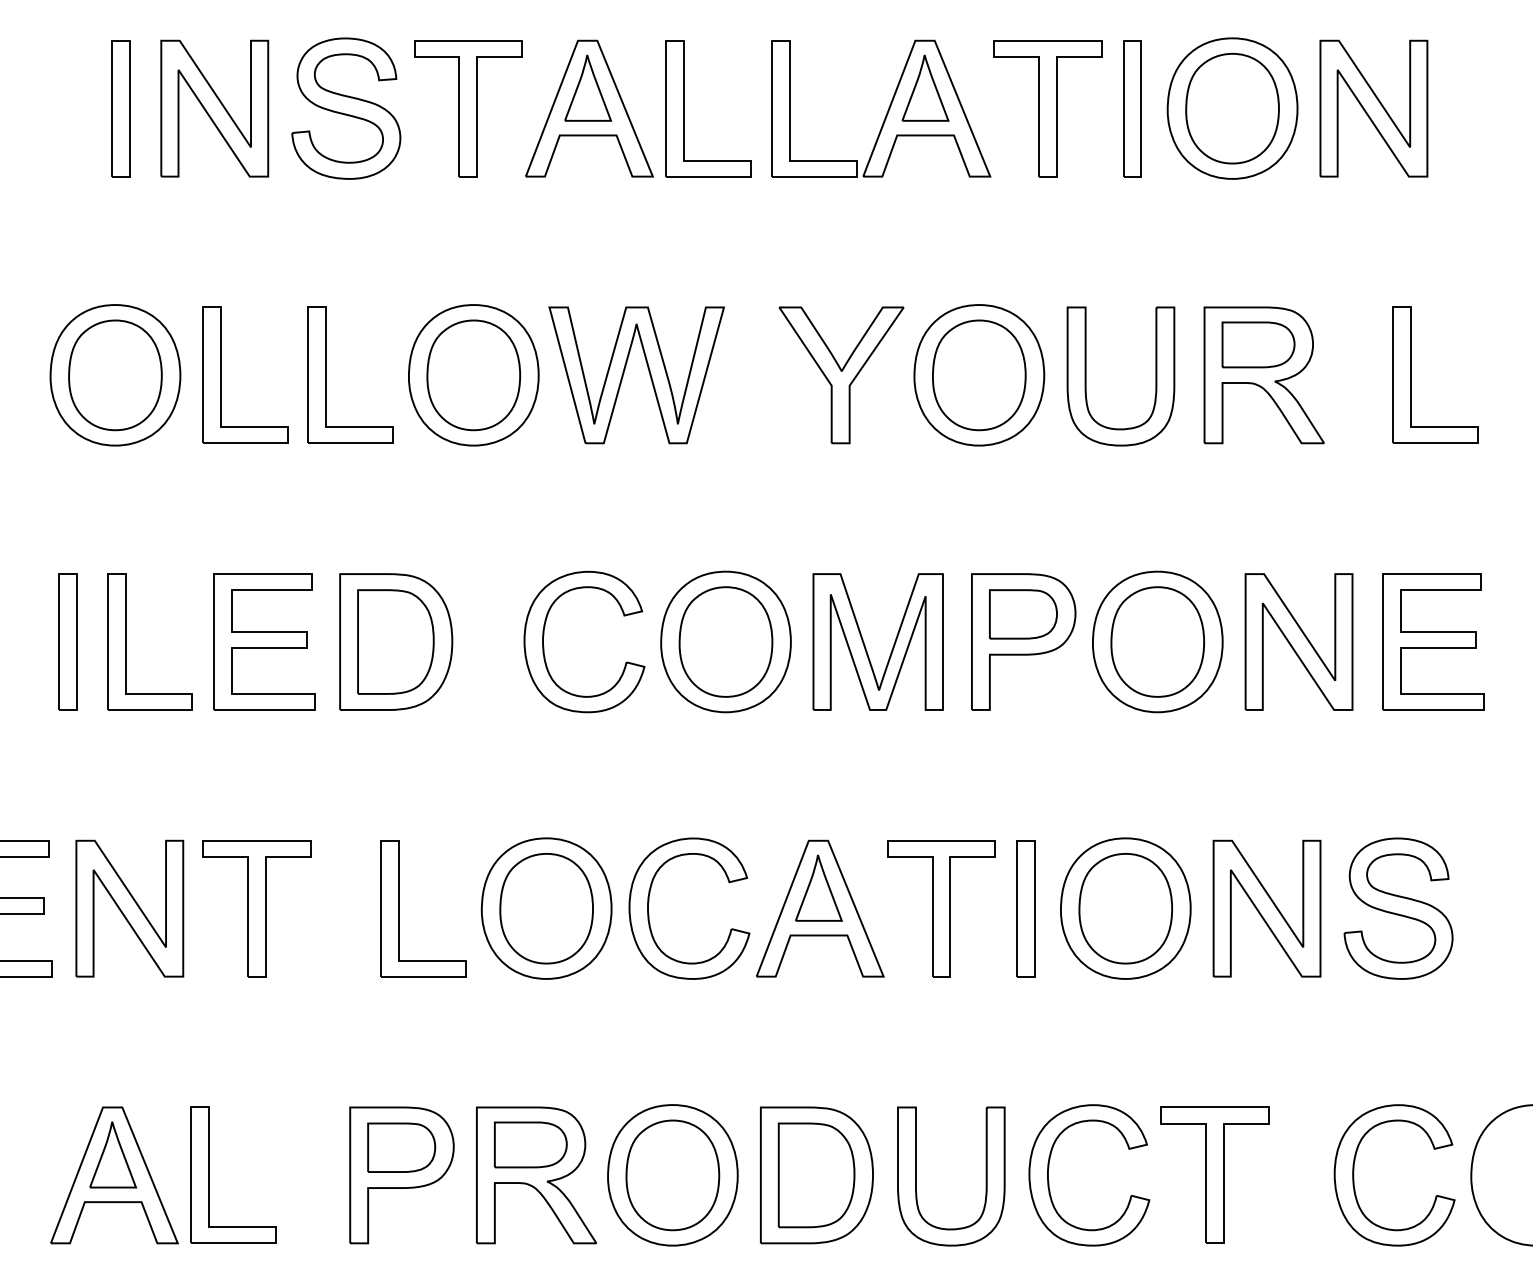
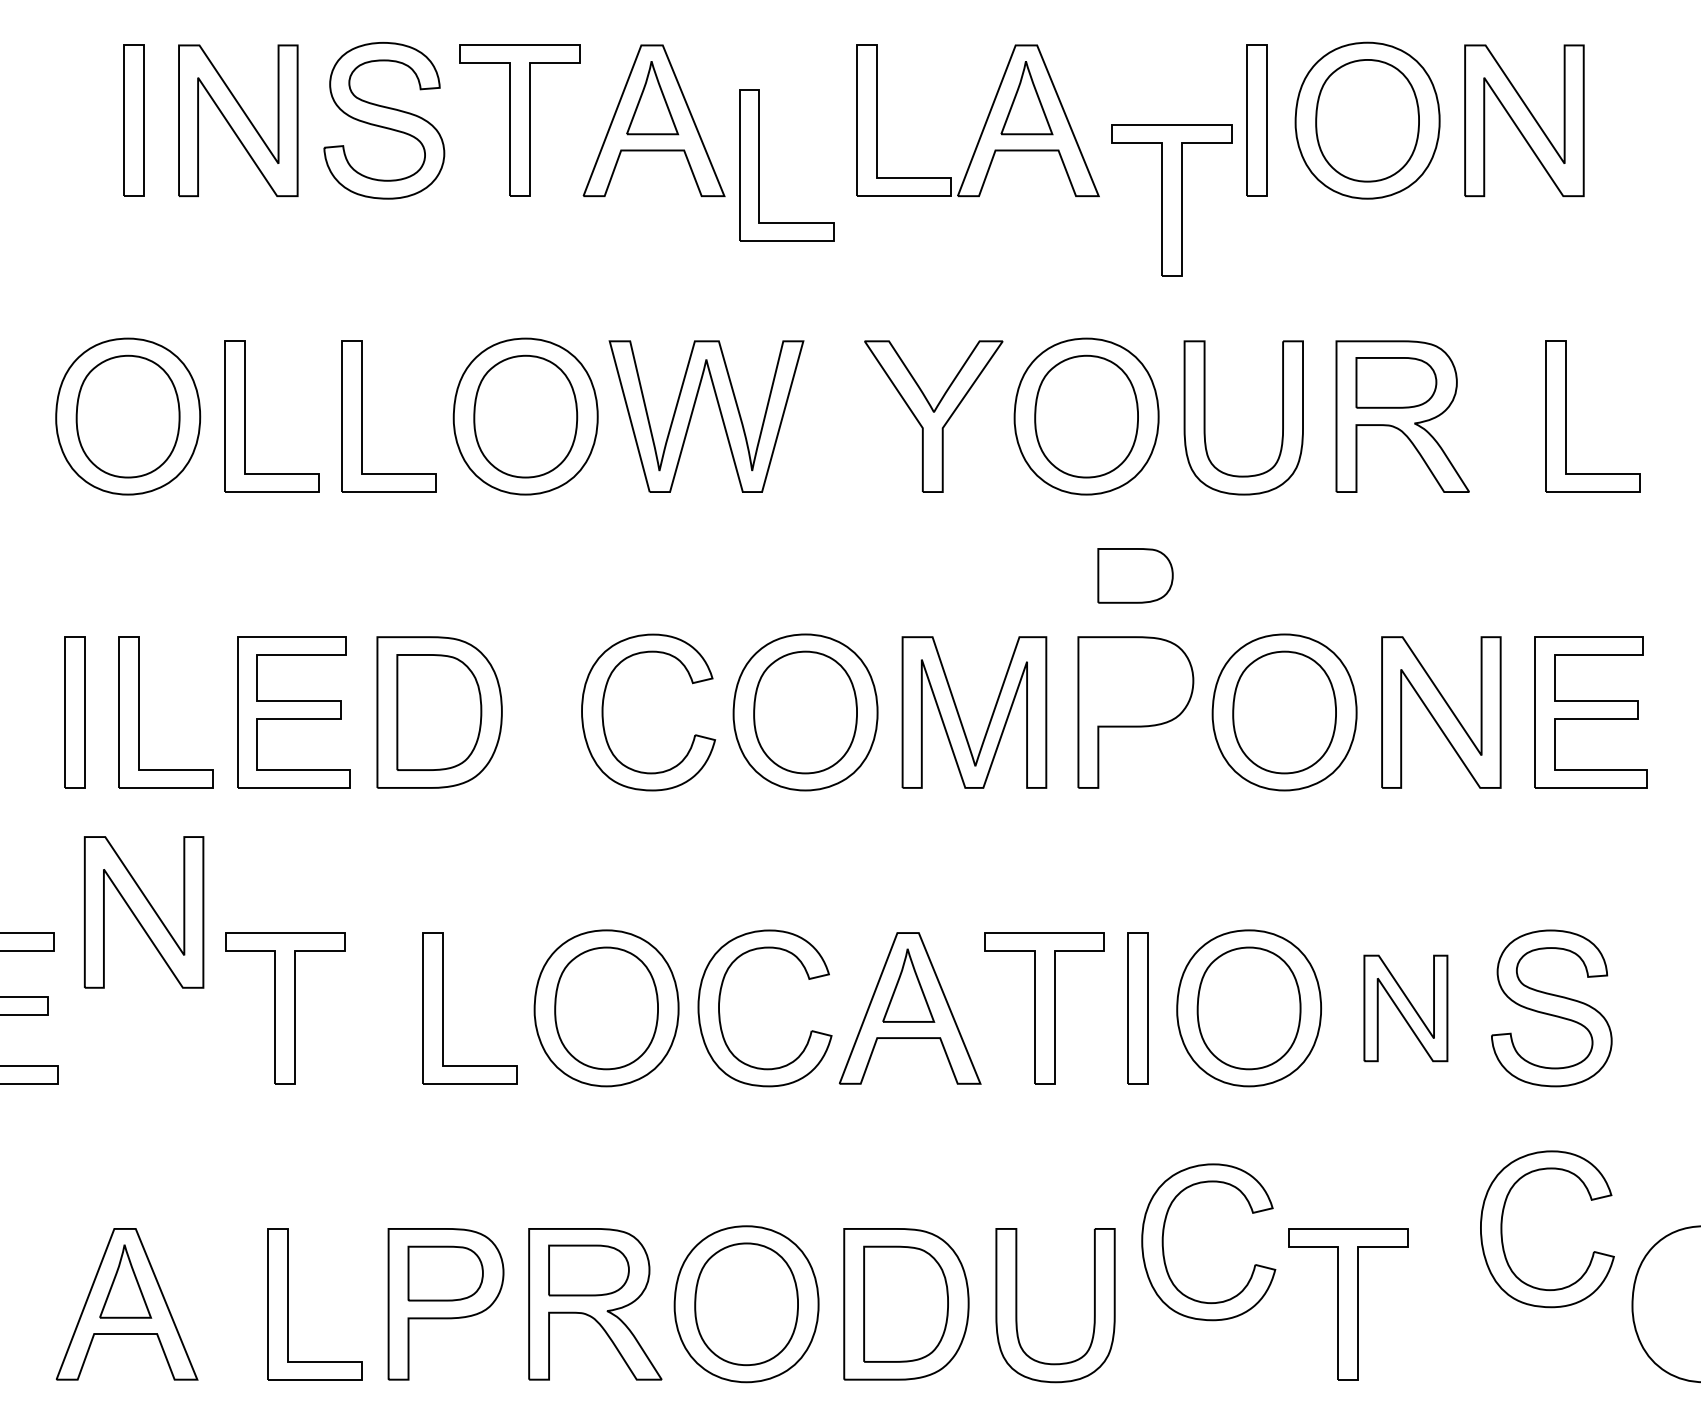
part: (684, 108) -> (759, 165), moved
part: (1047, 108) -> (1171, 200), moved
part: (1023, 614) -> (1135, 575), moved
part: (129, 908) -> (143, 912), moved
part: (1266, 908) -> (1405, 1008), size x0.7
part: (209, 1175) -> (288, 1304), moved
part: (1354, 1175) -> (1502, 1229), moved
part: (1049, 1183) -> (1164, 1251), moved

